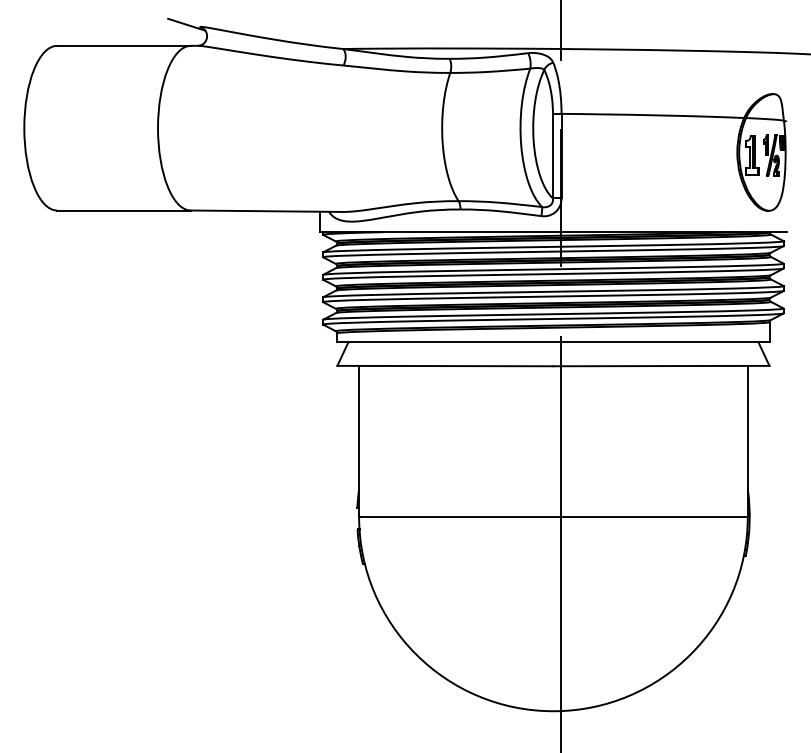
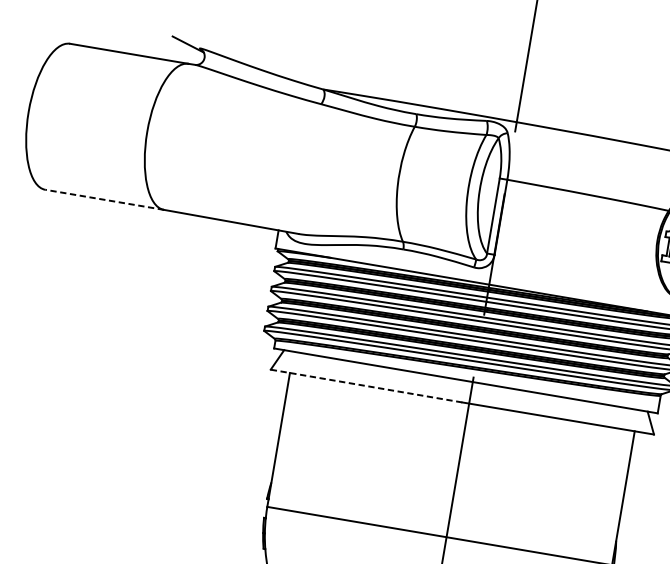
line: (123, 210) -> (104, 199), solid -> dashed
line: (444, 366) -> (365, 386), solid -> dashed

